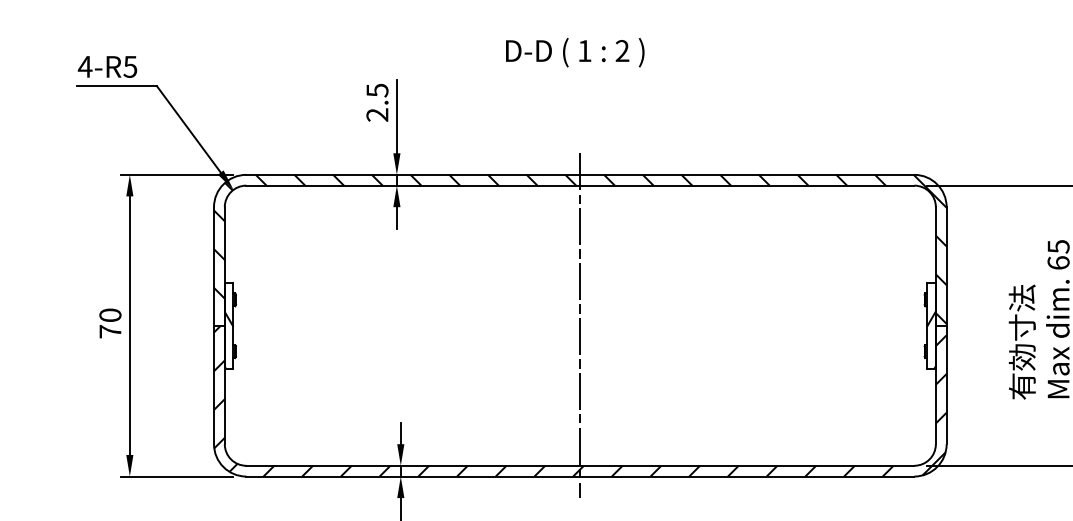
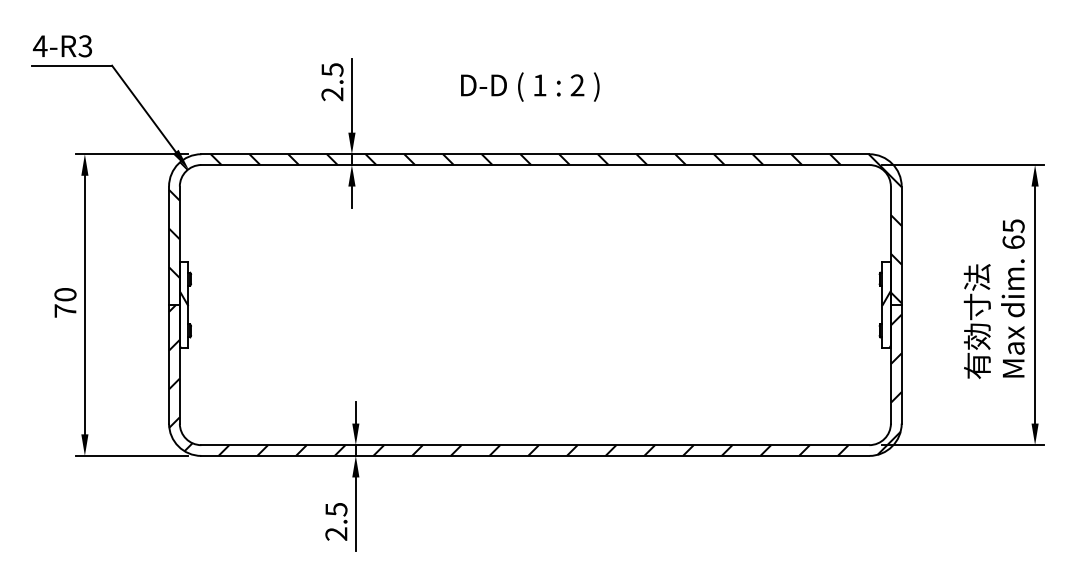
text: (575, 52) -> (530, 86), moved
text: (130, 66) -> (85, 45), 4-R5 -> 4-R3
line: (580, 325) -> (535, 304), removed

